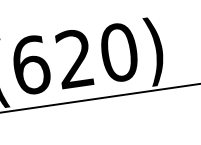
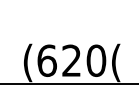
text: (155, 50) -> (116, 62), ) -> (

